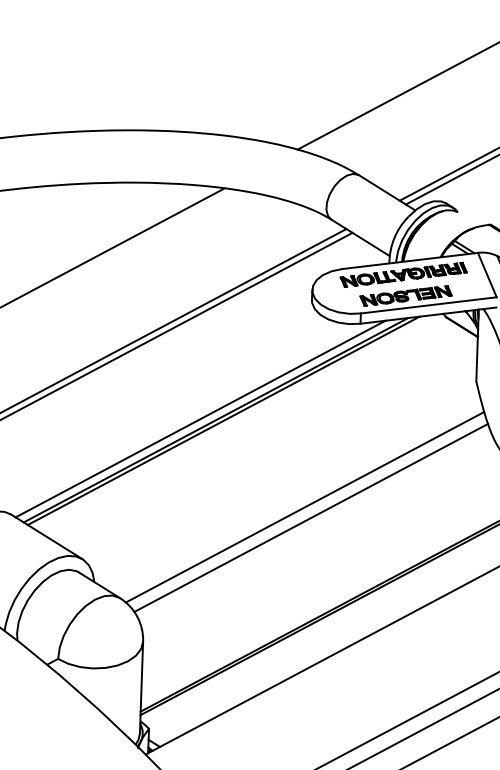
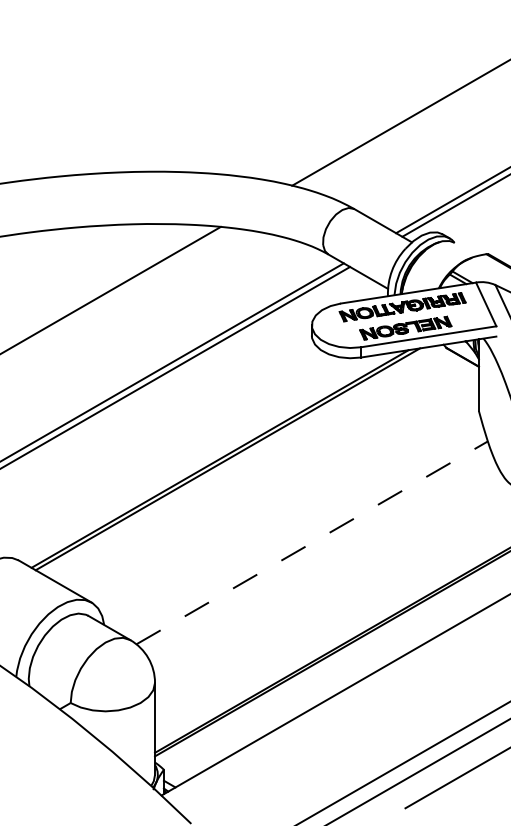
line: (200, 419) -> (204, 458), removed
line: (305, 506) -> (312, 542), solid -> dashed
line: (311, 518) -> (318, 553), removed

